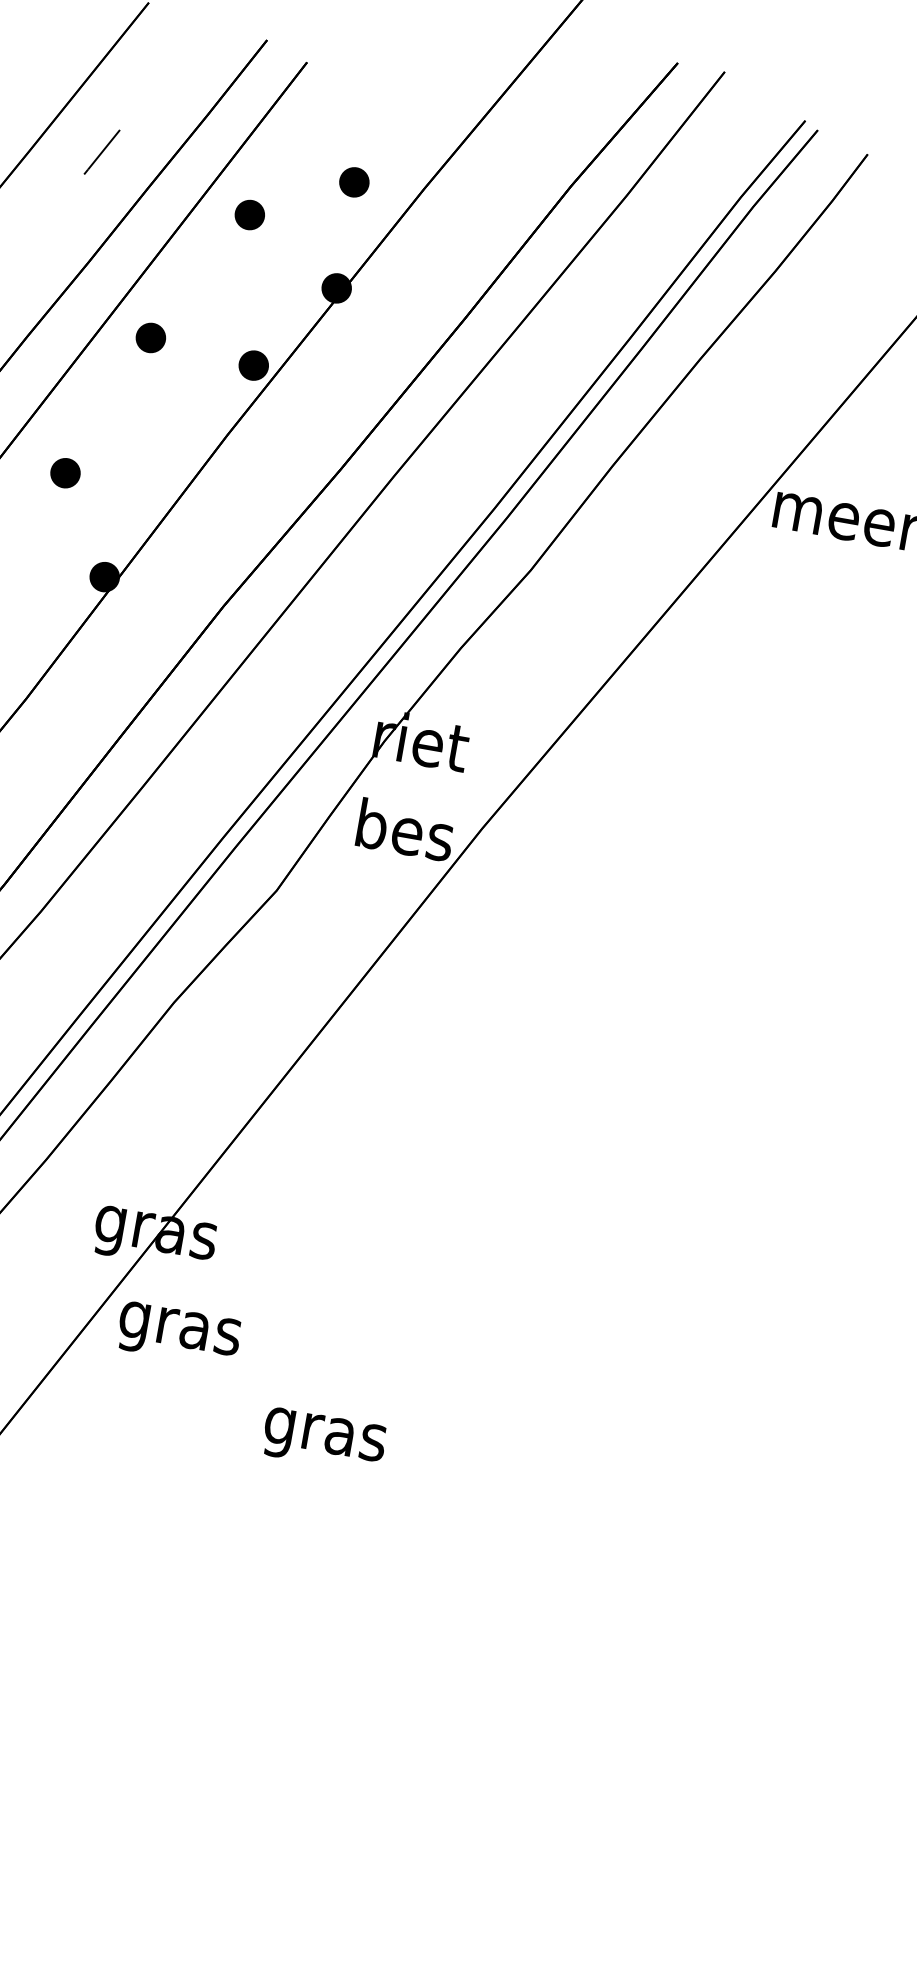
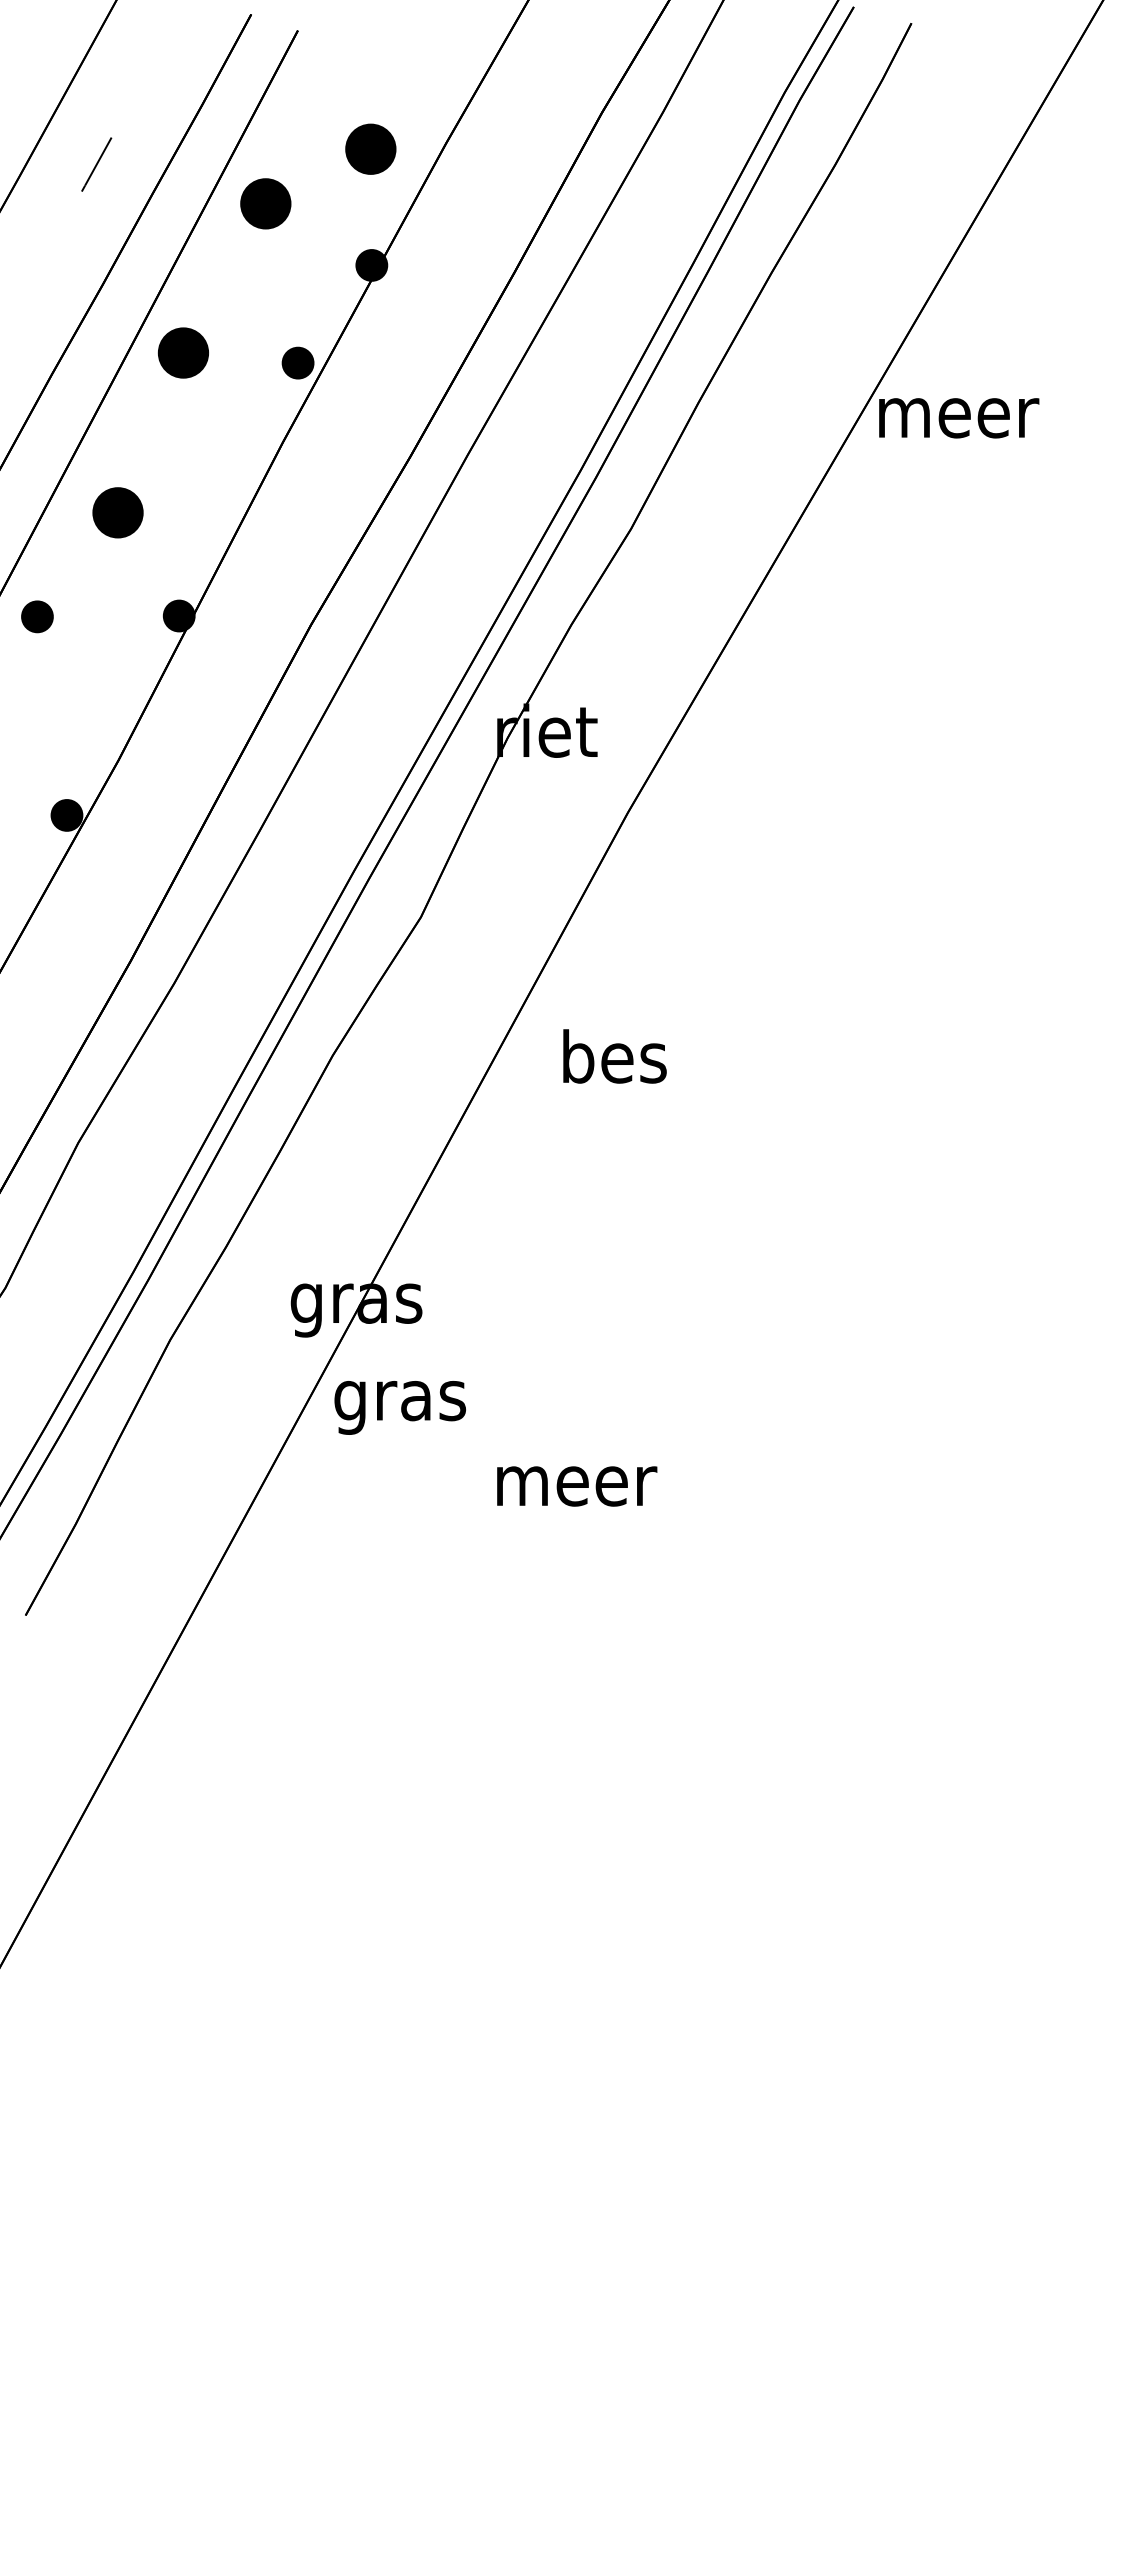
part: (354, 182) -> (370, 149), size x1.6
part: (249, 214) -> (265, 203), size x1.6
part: (151, 337) -> (183, 352), size x1.6
part: (65, 472) -> (117, 512), size x1.6
text: (405, 829) -> (614, 1056), moved
text: (326, 1441) -> (577, 1493), gras -> meer

